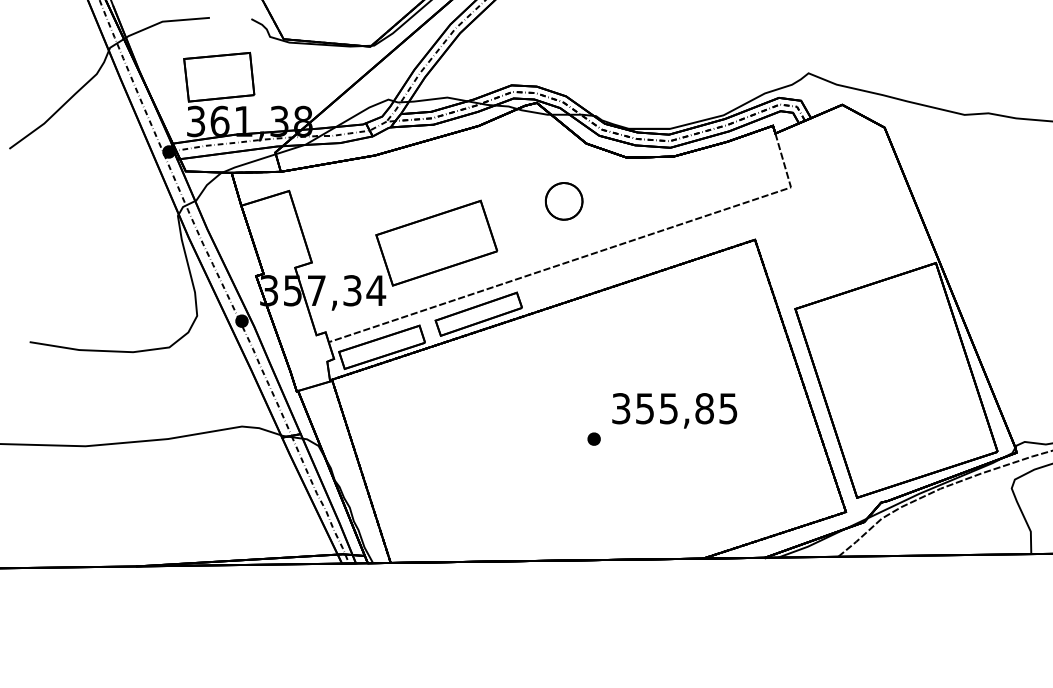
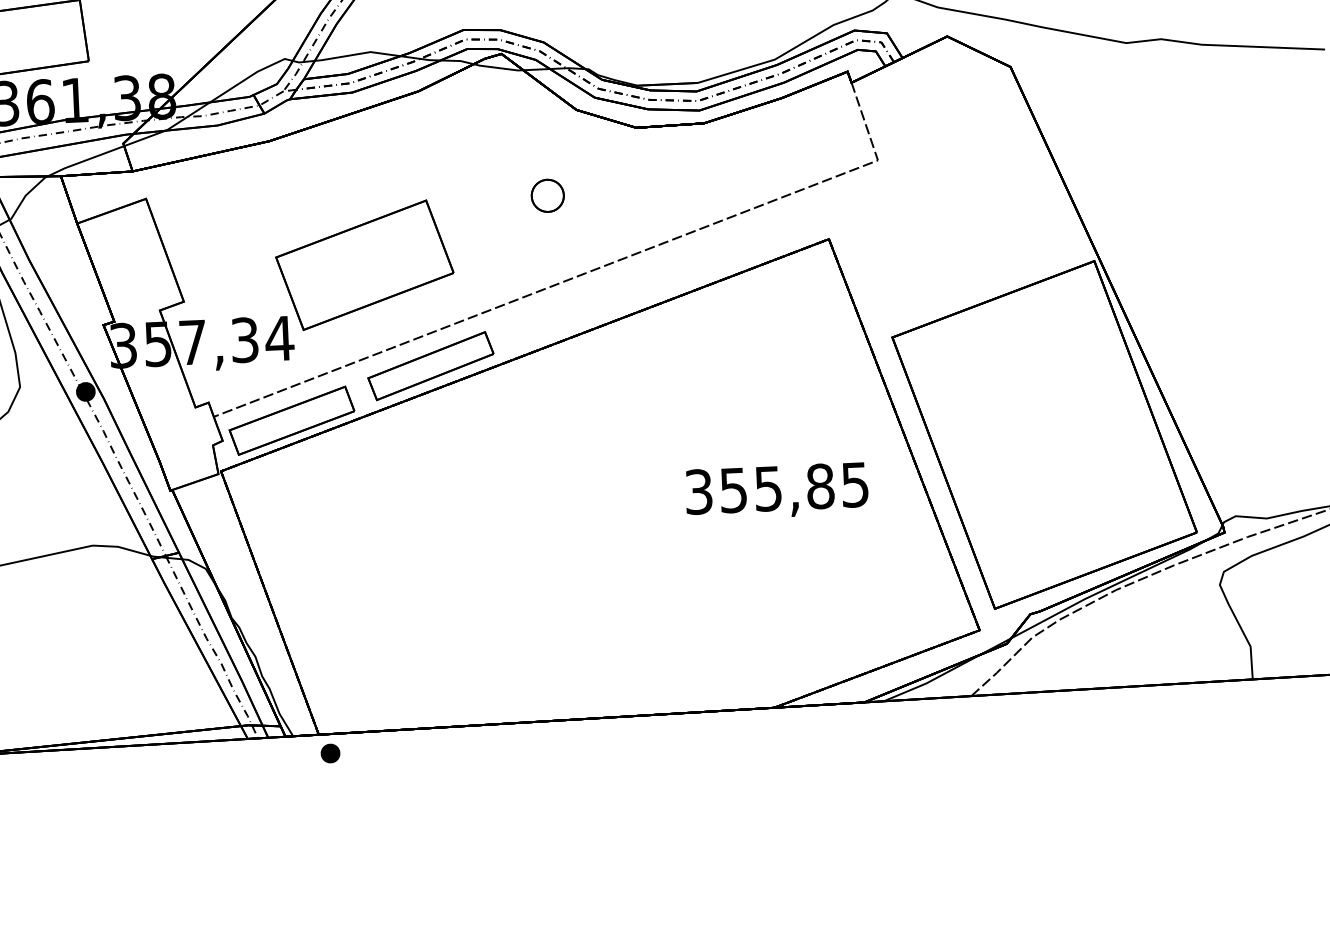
part: (563, 201) -> (546, 195), size x0.6
text: (674, 410) -> (776, 491), moved
part: (593, 438) -> (329, 752), moved

